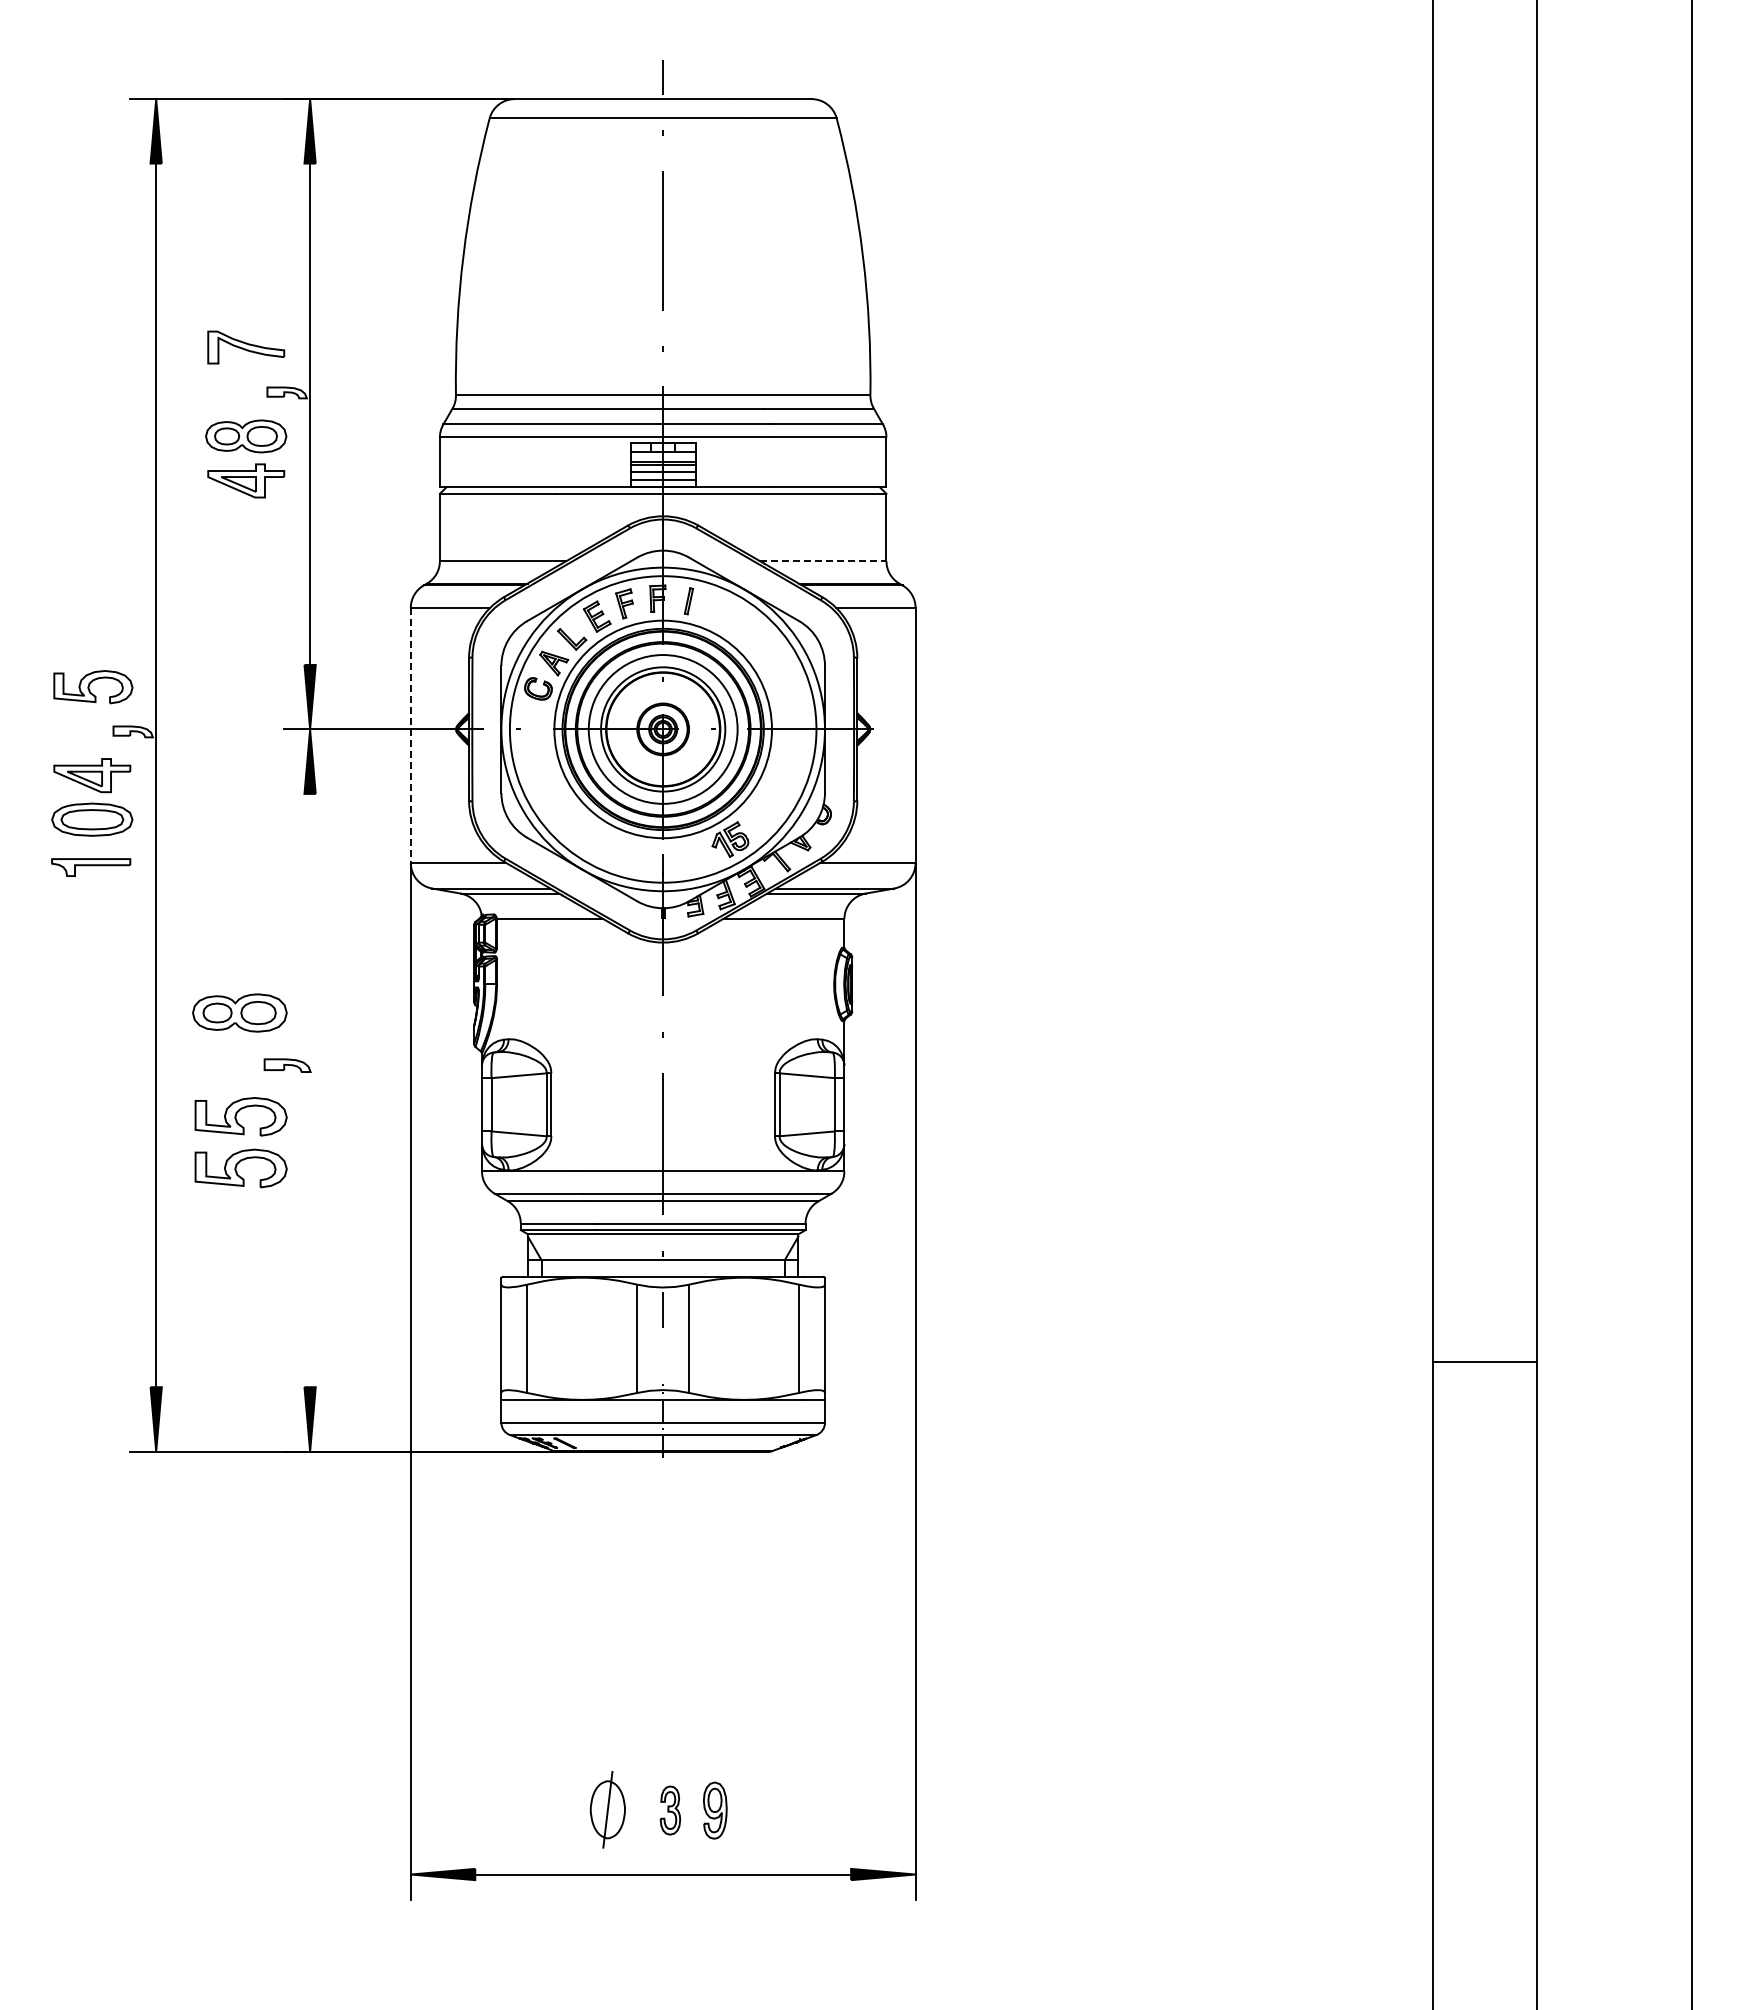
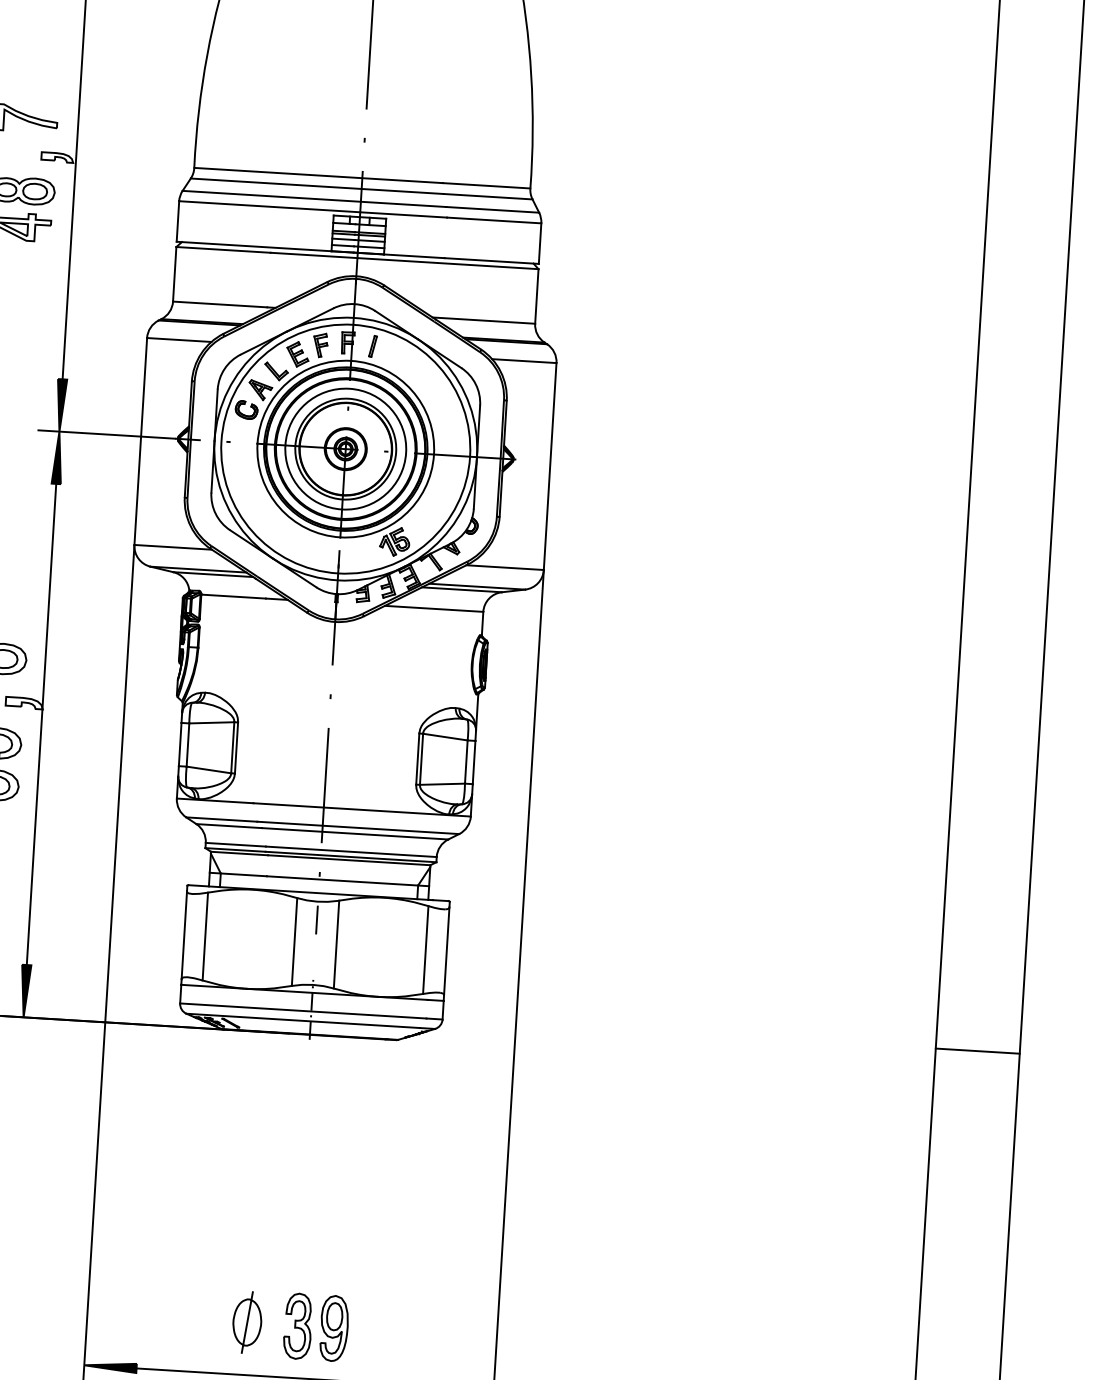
line: (823, 561) -> (484, 320), dashed -> solid
line: (410, 735) -> (140, 441), dashed -> solid
line: (310, 1090) -> (41, 724), added
line: (1484, 1361) -> (977, 1051), moved
part: (670, 1810) -> (298, 1326), size x1.67
part: (715, 1810) -> (334, 1328), size x1.43

